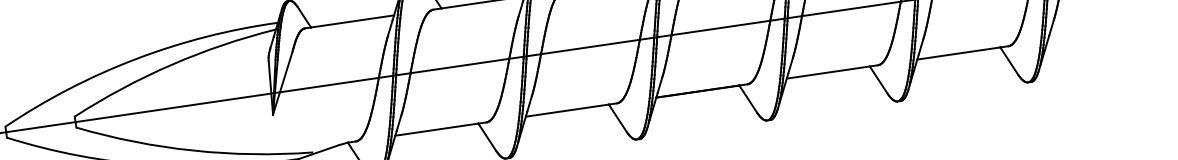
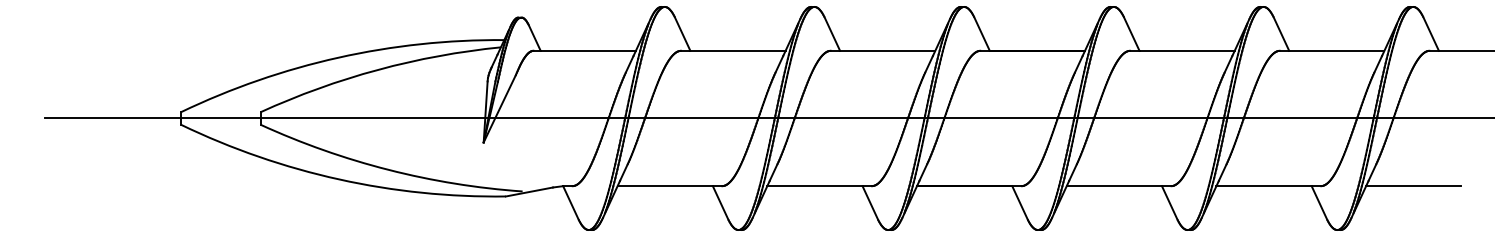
line: (1089, 34) -> (1413, 186), added

